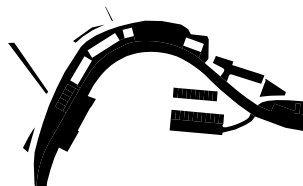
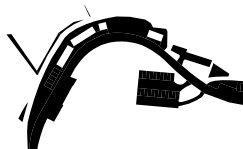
fill: (60, 65) -> (48, 52), added
fill: (205, 105) -> (164, 84), added

